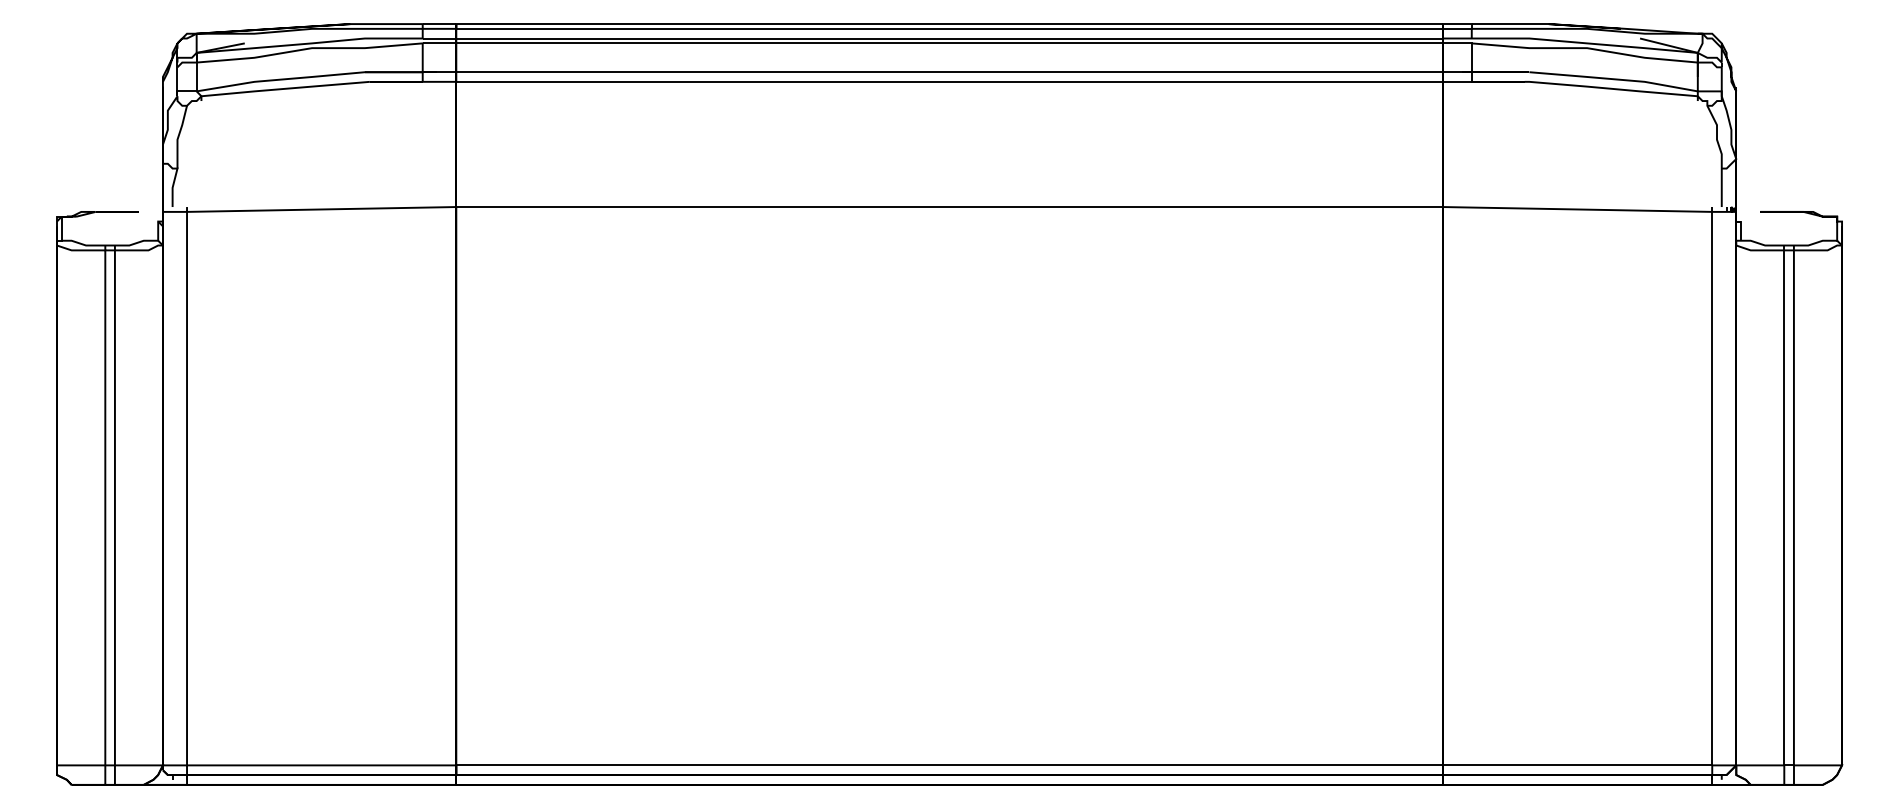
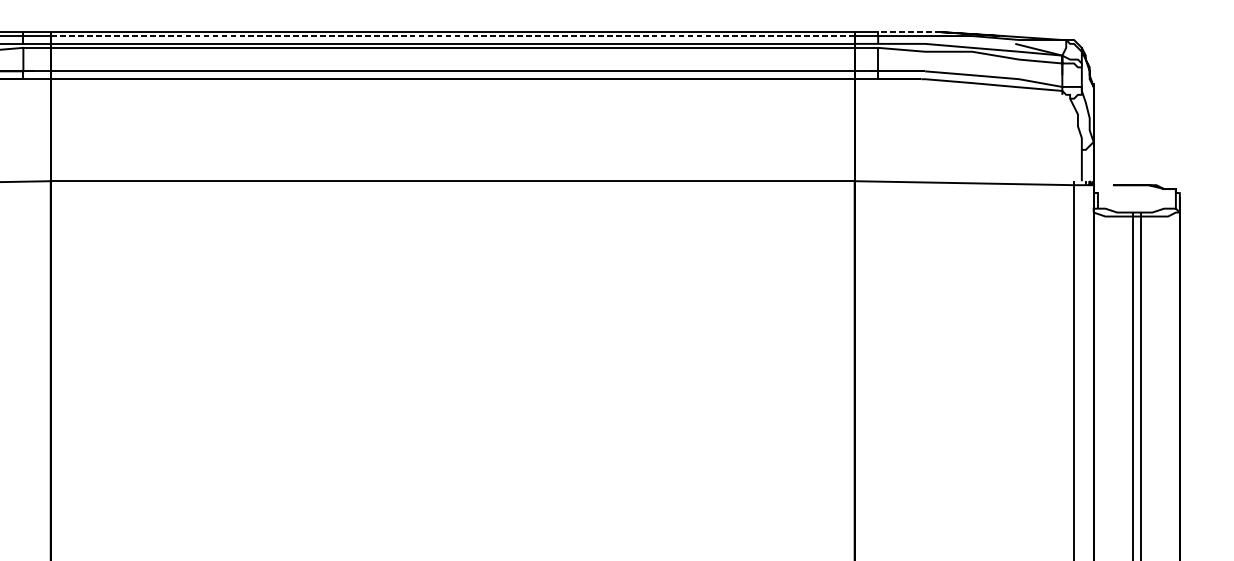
line: (1509, 24) -> (908, 32), solid -> dashed
line: (949, 28) -> (452, 35), solid -> dashed

